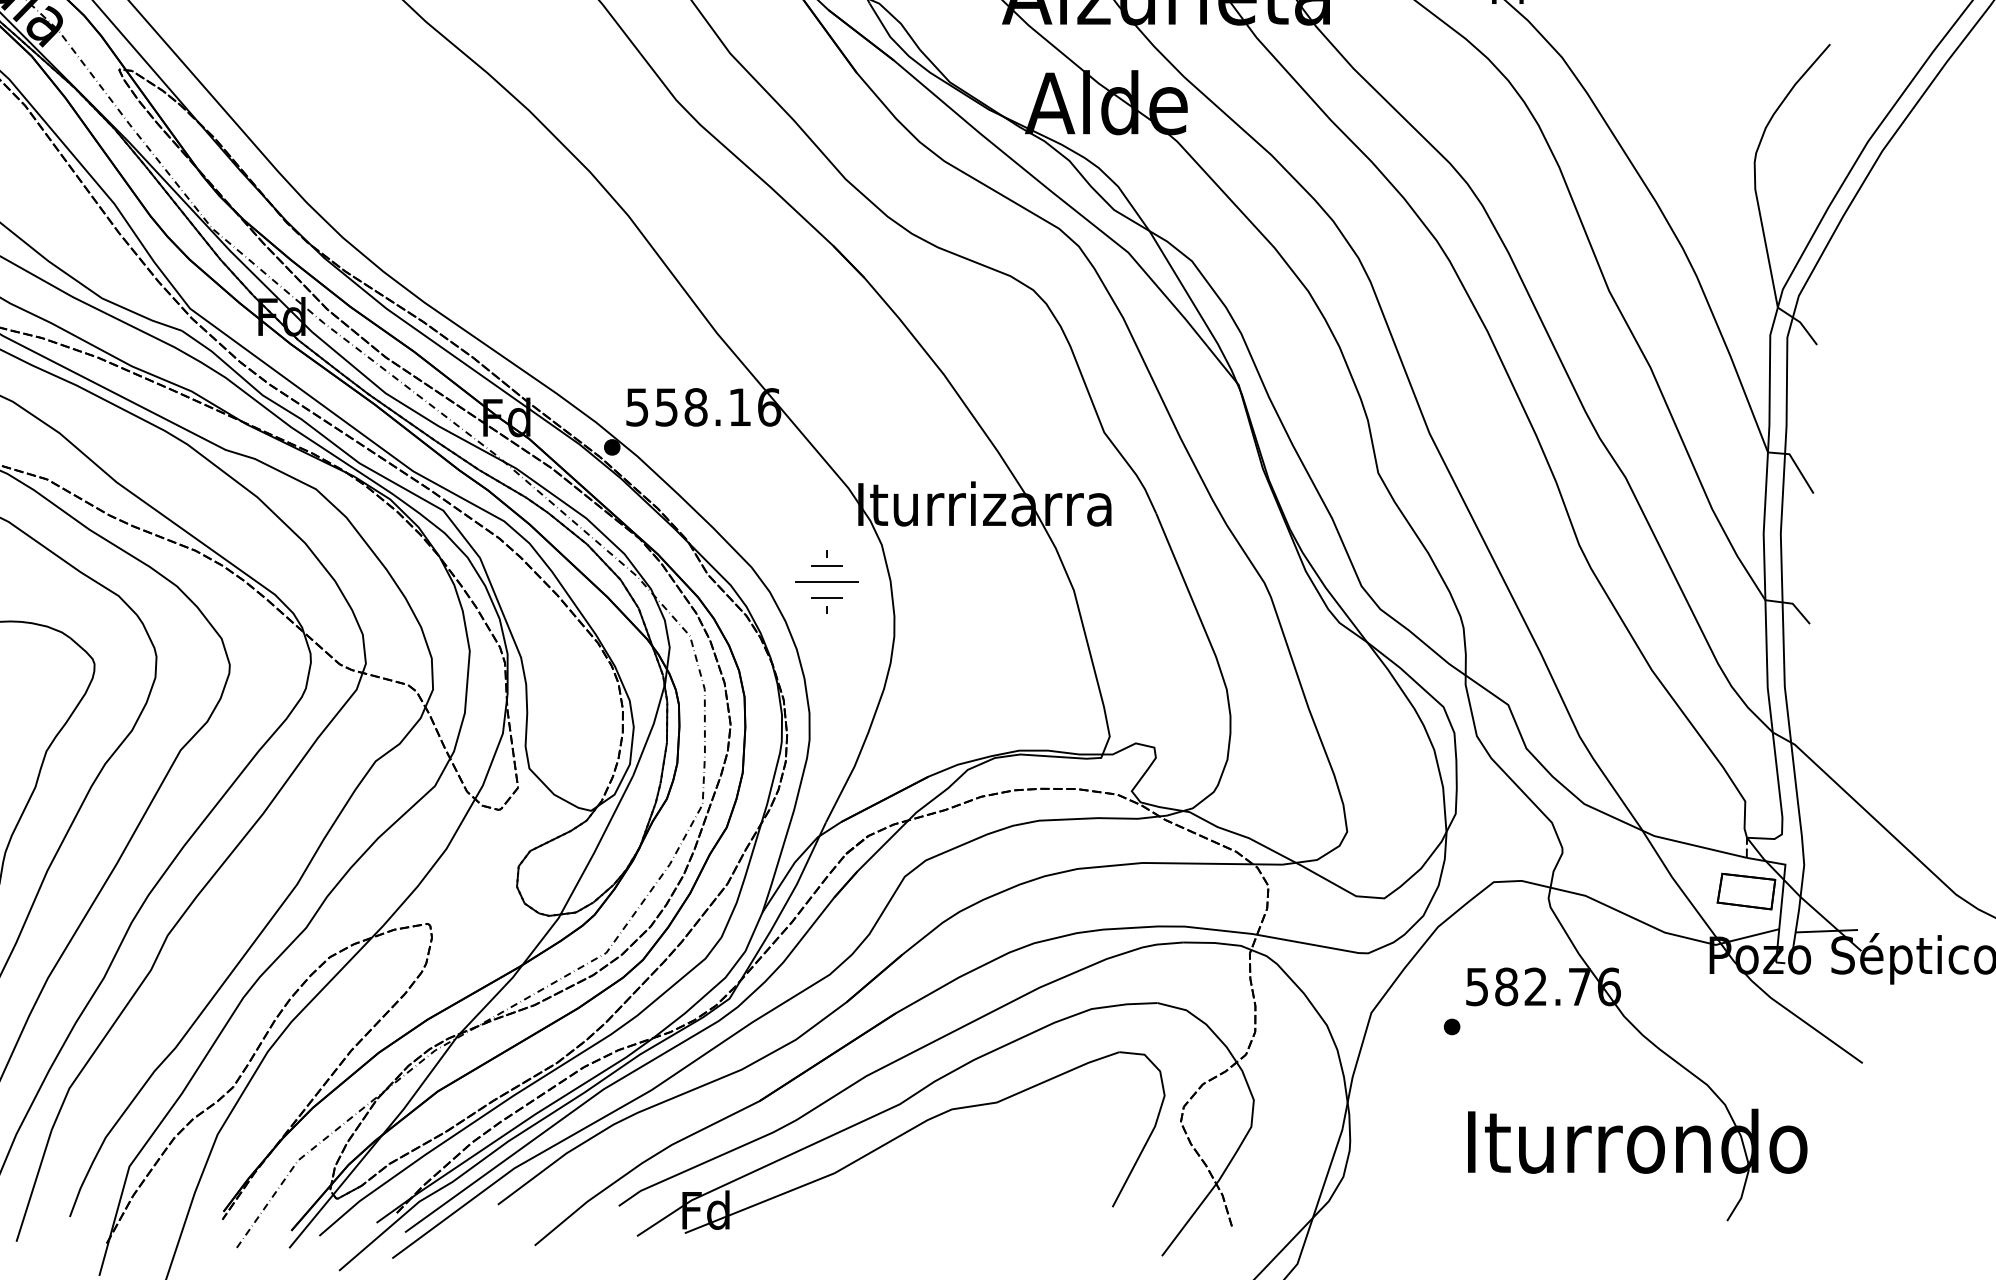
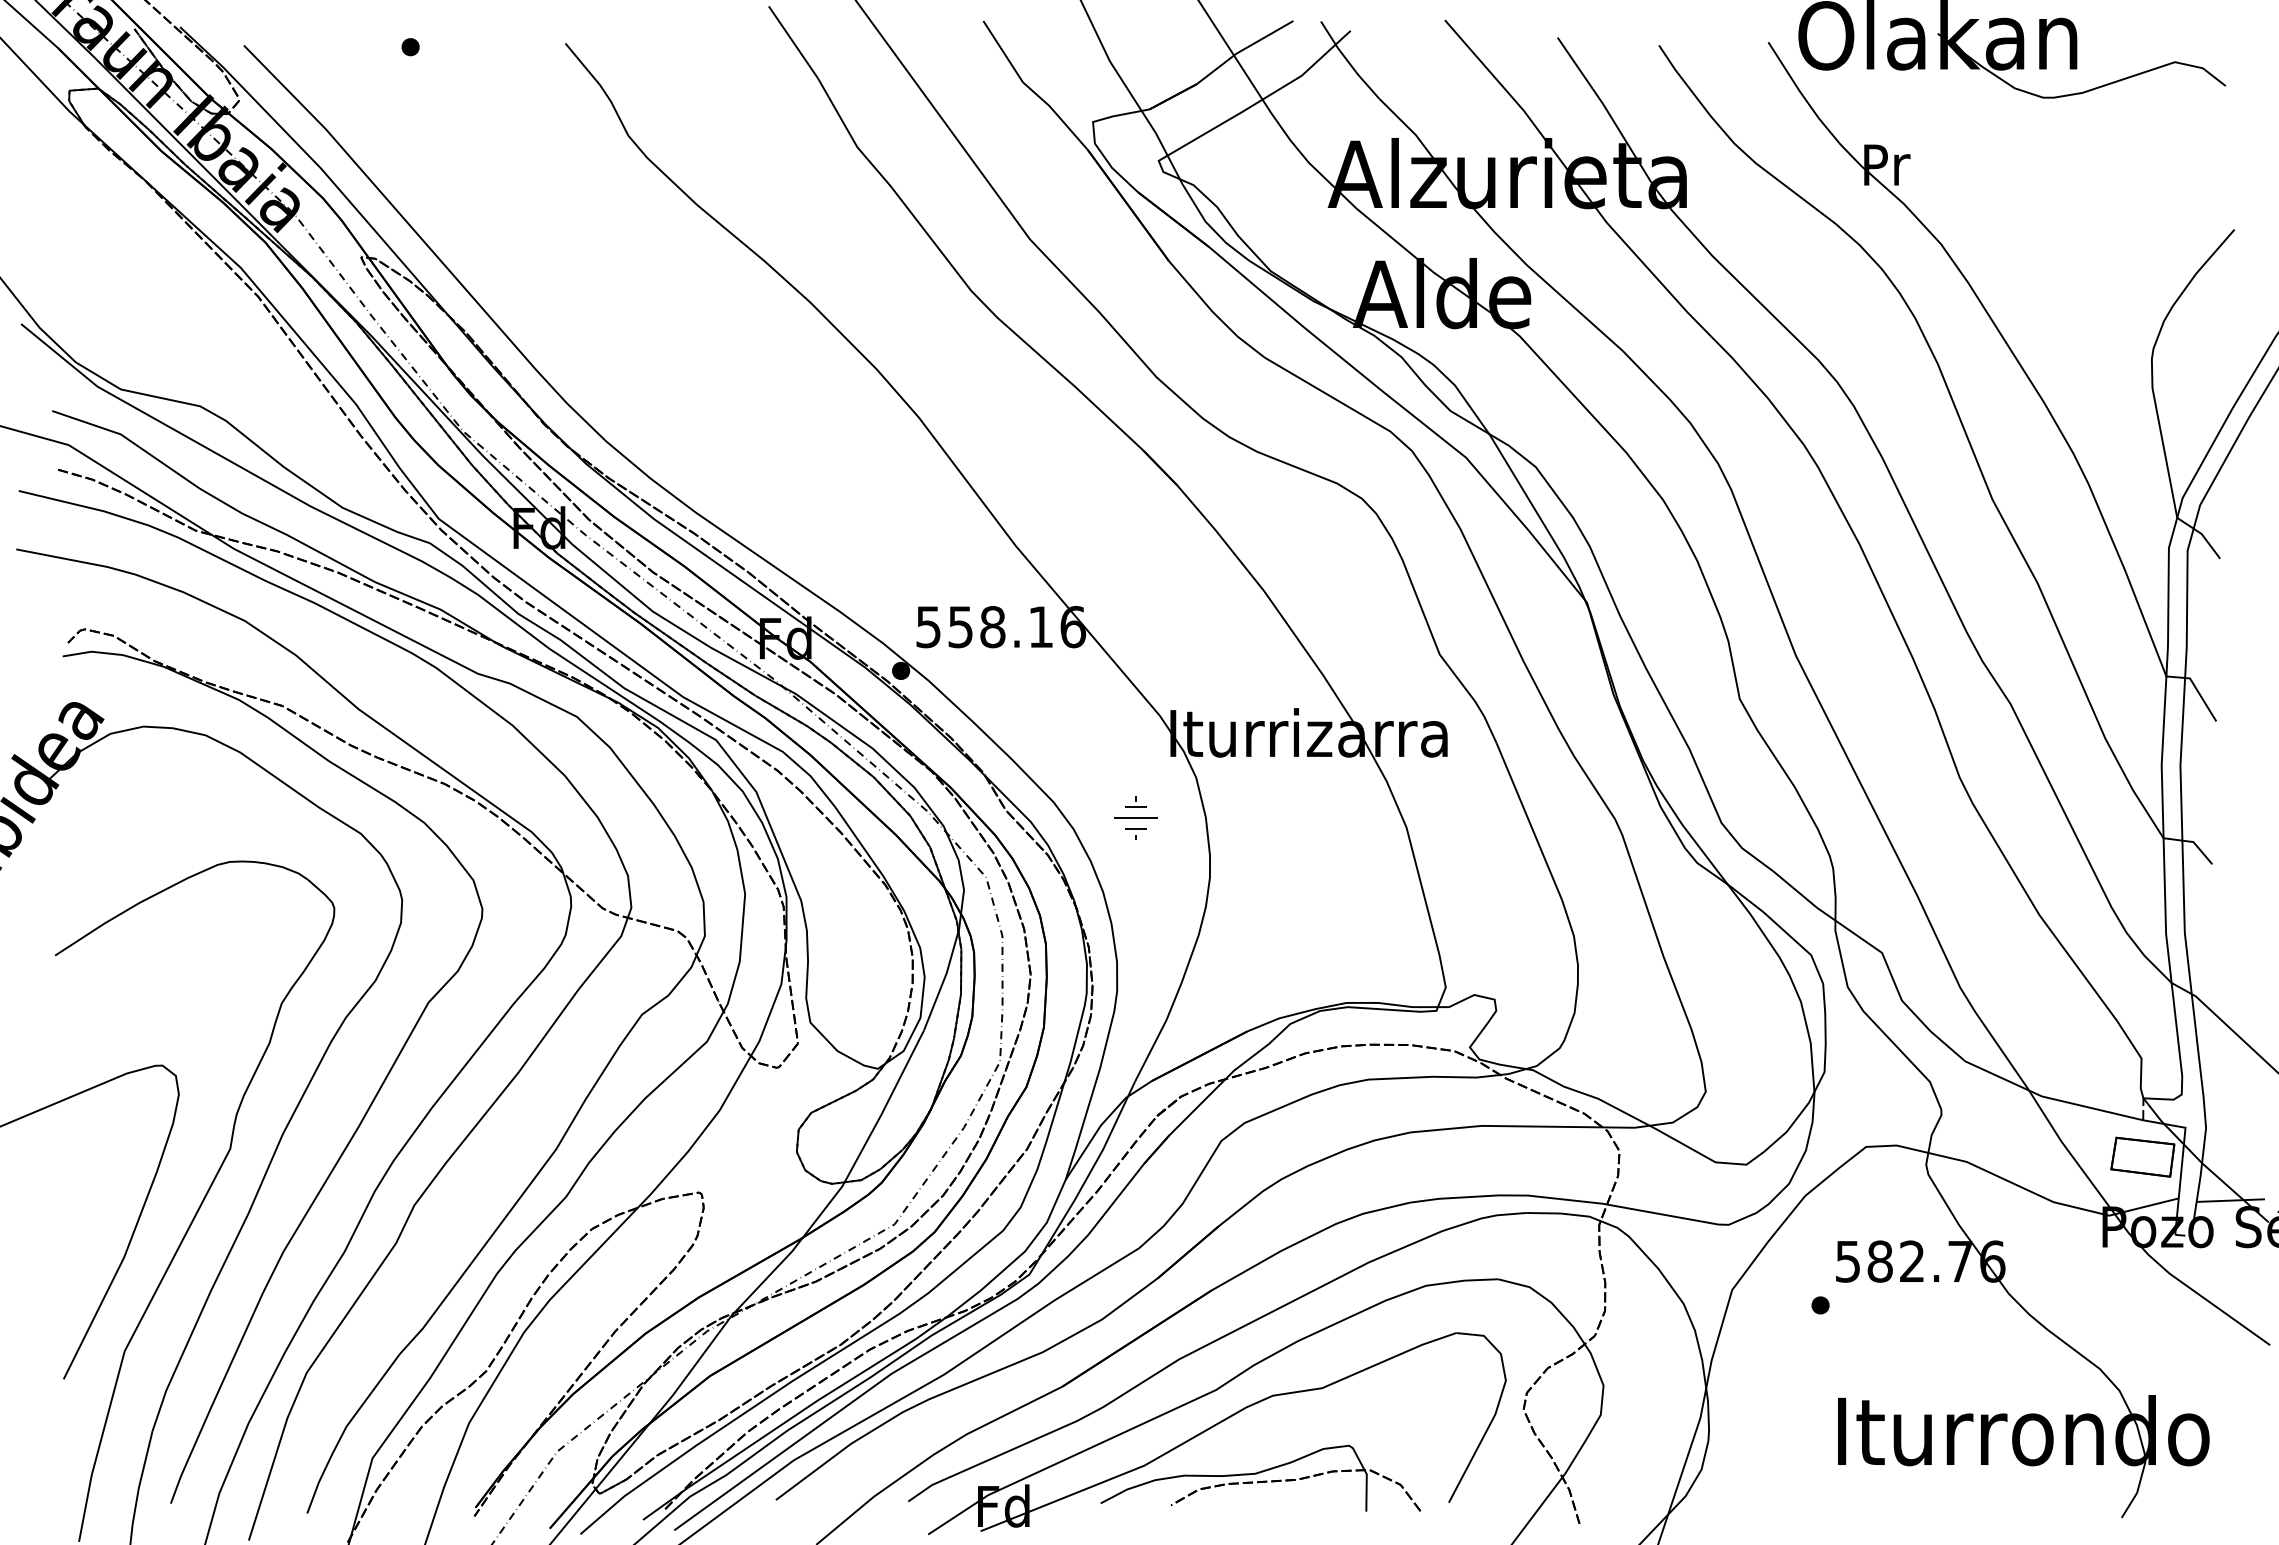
part: (826, 581) -> (1135, 817), size x0.62
part: (940, 1184) -> (1260, 1477), added

